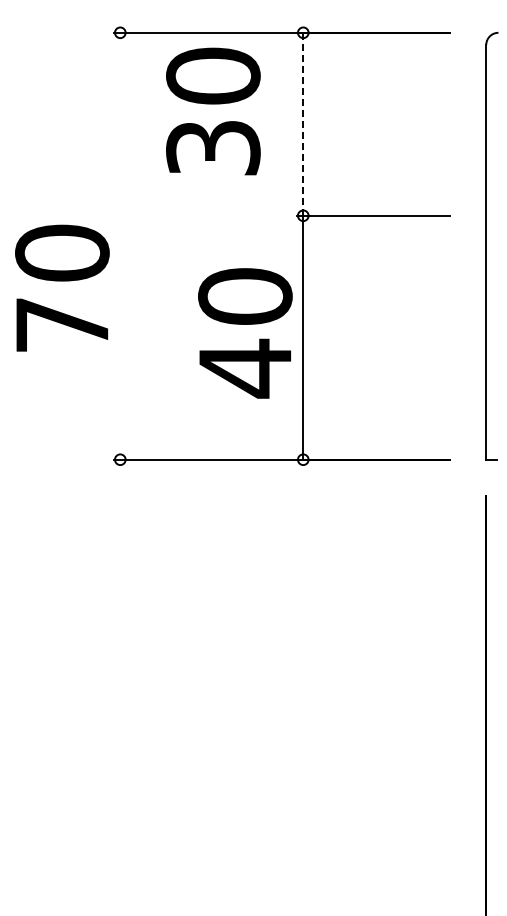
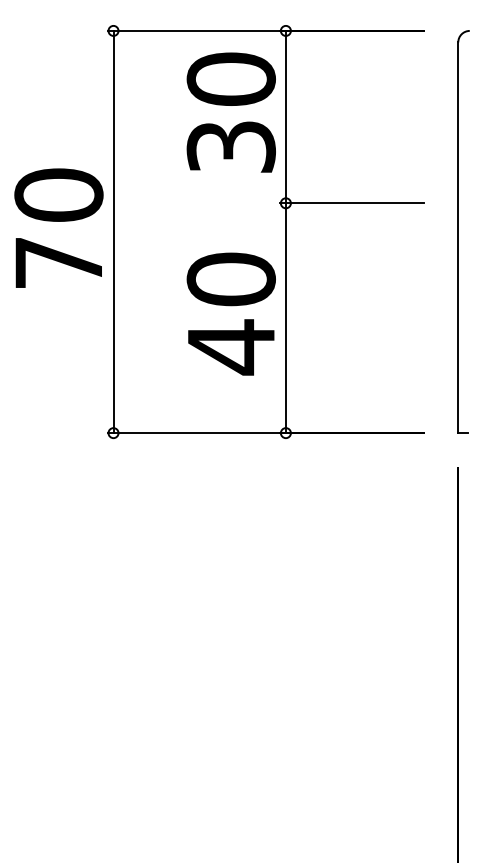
text: (213, 111) -> (231, 112), moved
line: (303, 124) -> (286, 117), dashed -> solid
line: (120, 245) -> (113, 231), added
text: (62, 287) -> (59, 227), moved

